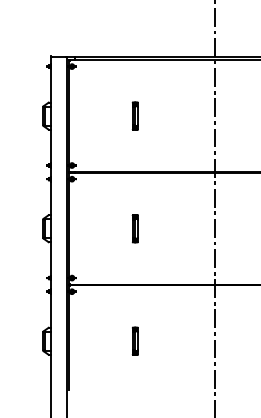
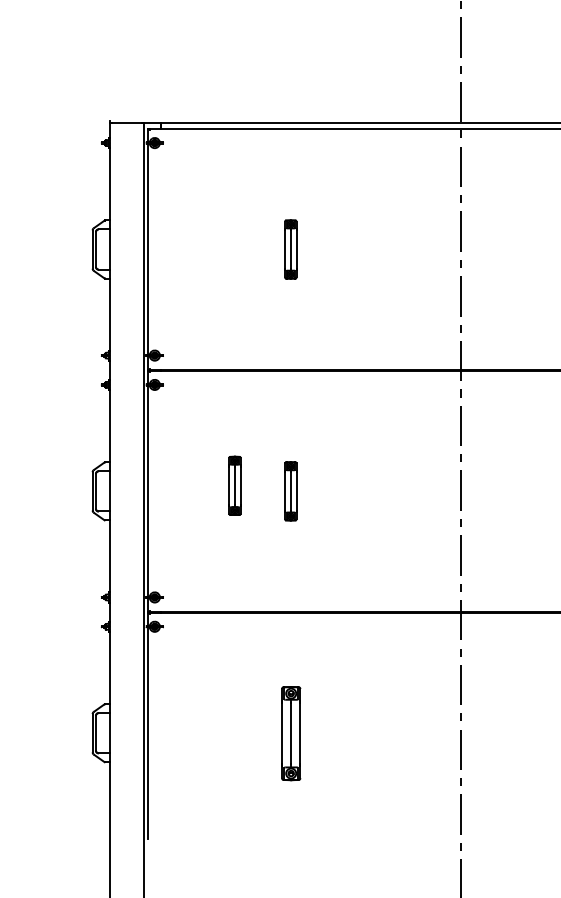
part: (108, 225) -> (233, 484), added
part: (134, 340) -> (289, 731), size x1.6

